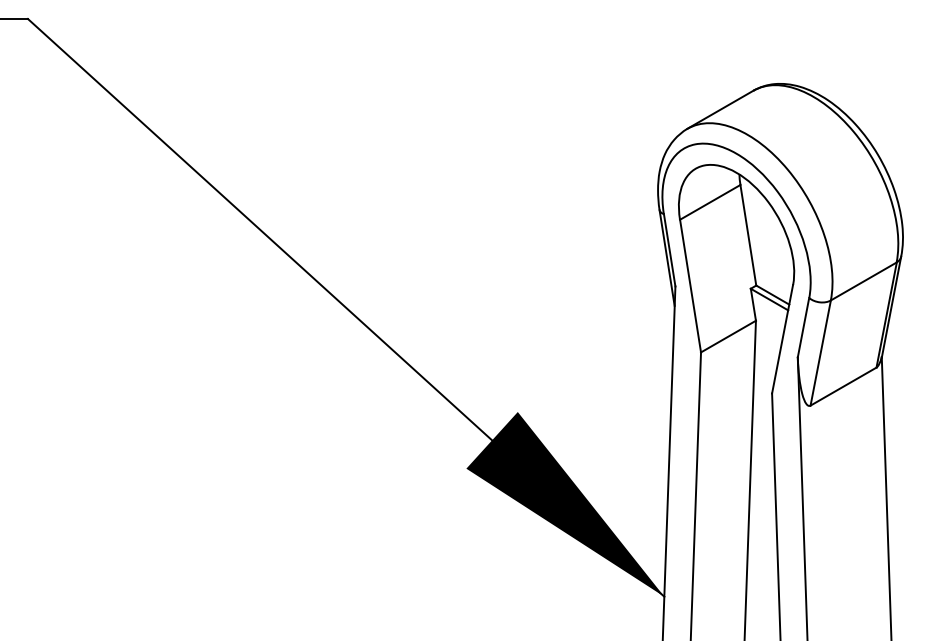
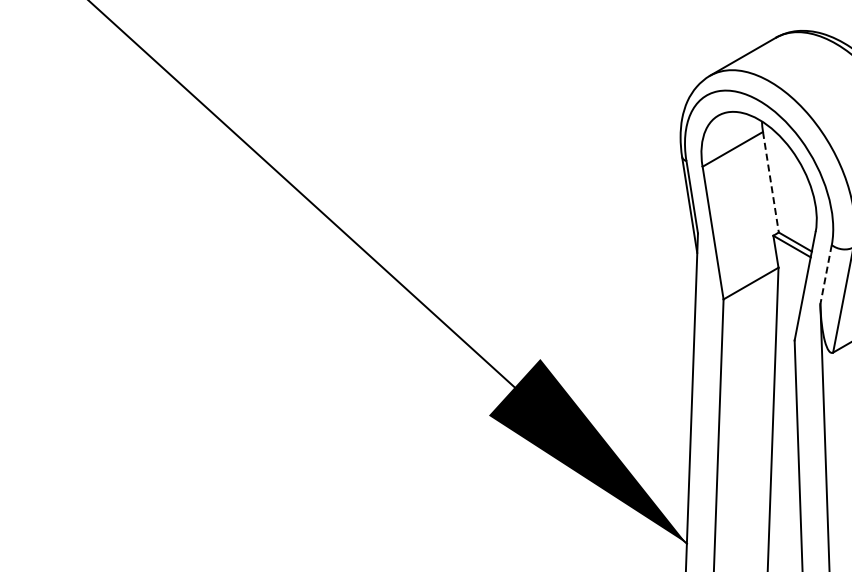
line: (748, 235) -> (771, 182), solid -> dashed
line: (803, 328) -> (826, 275), solid -> dashed

